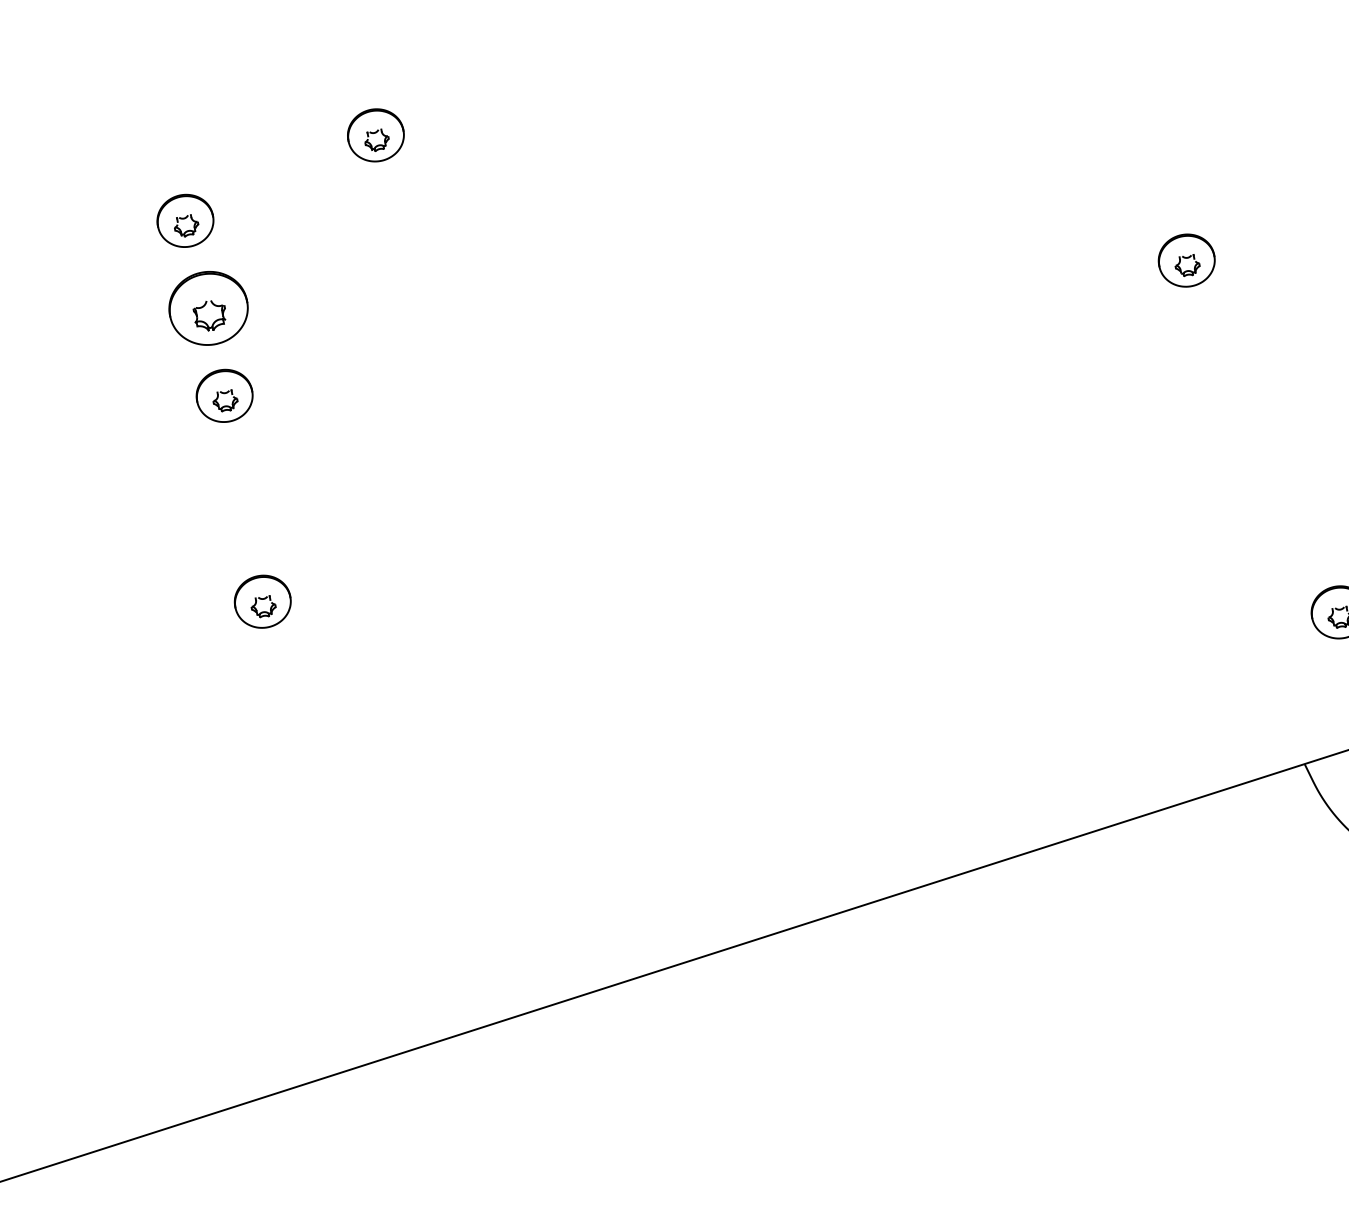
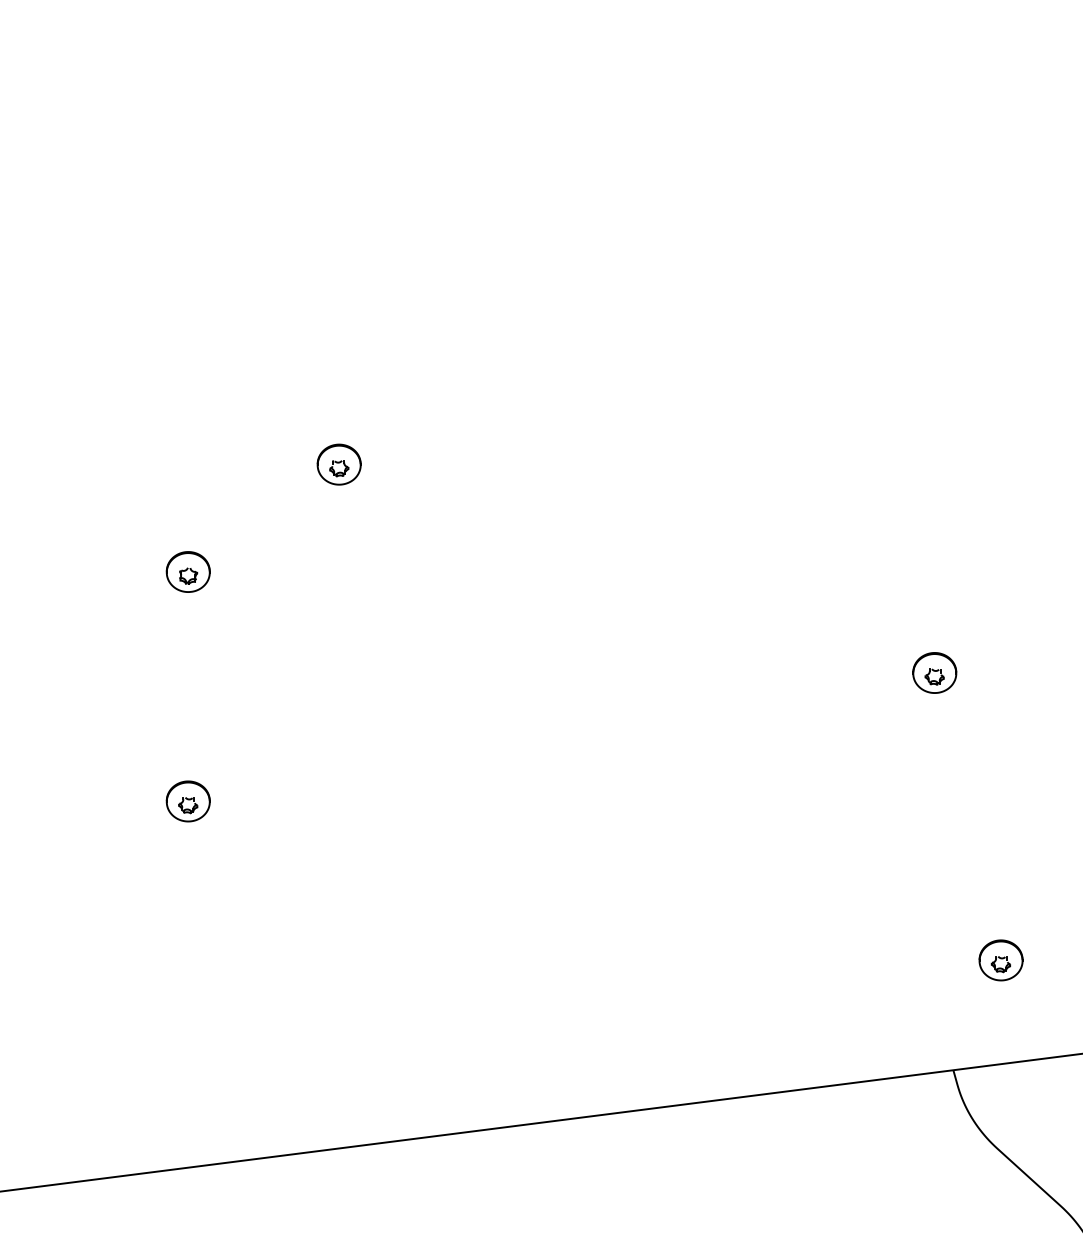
part: (184, 220) -> (182, 502), removed
part: (207, 307) -> (187, 571), size x0.71
part: (223, 396) -> (187, 640), removed

